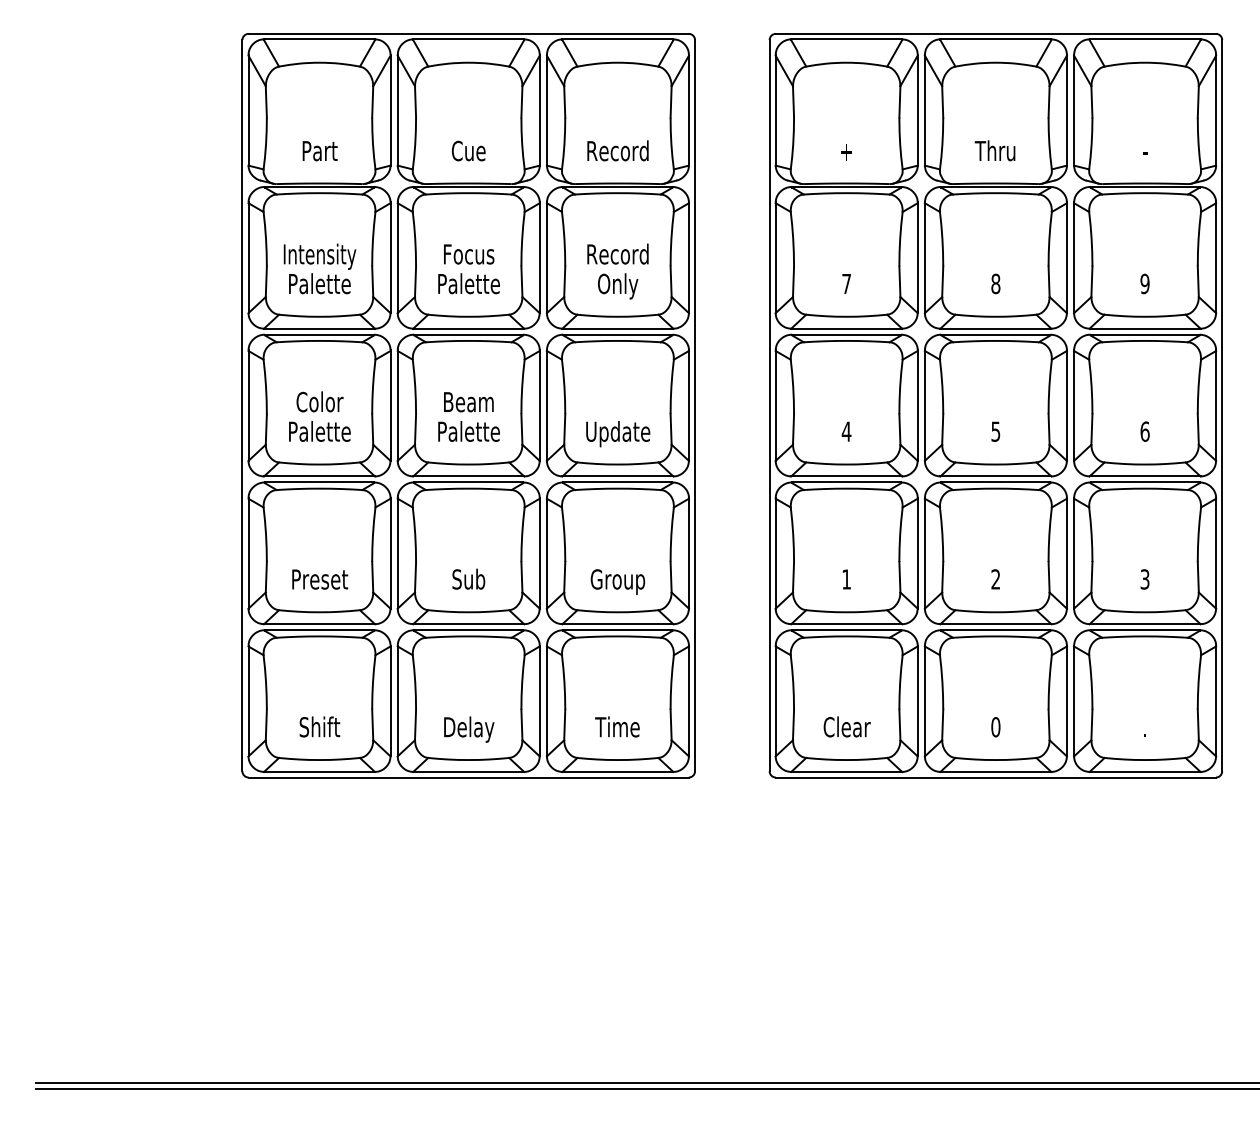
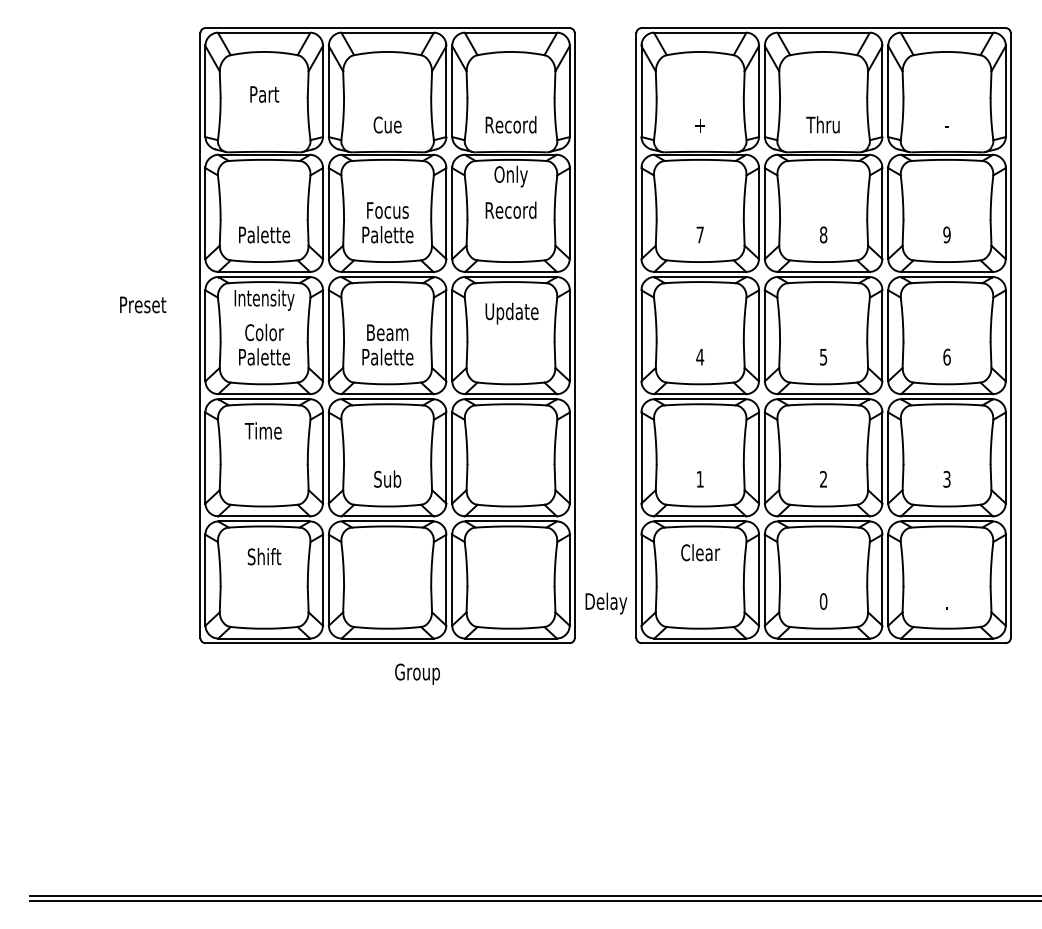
text: (319, 151) -> (264, 94), moved
text: (319, 256) -> (264, 299), moved
text: (618, 286) -> (511, 176), moved
text: (618, 434) -> (512, 313), moved
text: (320, 579) -> (143, 304), moved
text: (617, 581) -> (417, 673), moved
text: (319, 726) -> (264, 556), moved
text: (617, 726) -> (263, 430), moved
text: (846, 726) -> (700, 552), moved
text: (469, 729) -> (606, 603), moved

